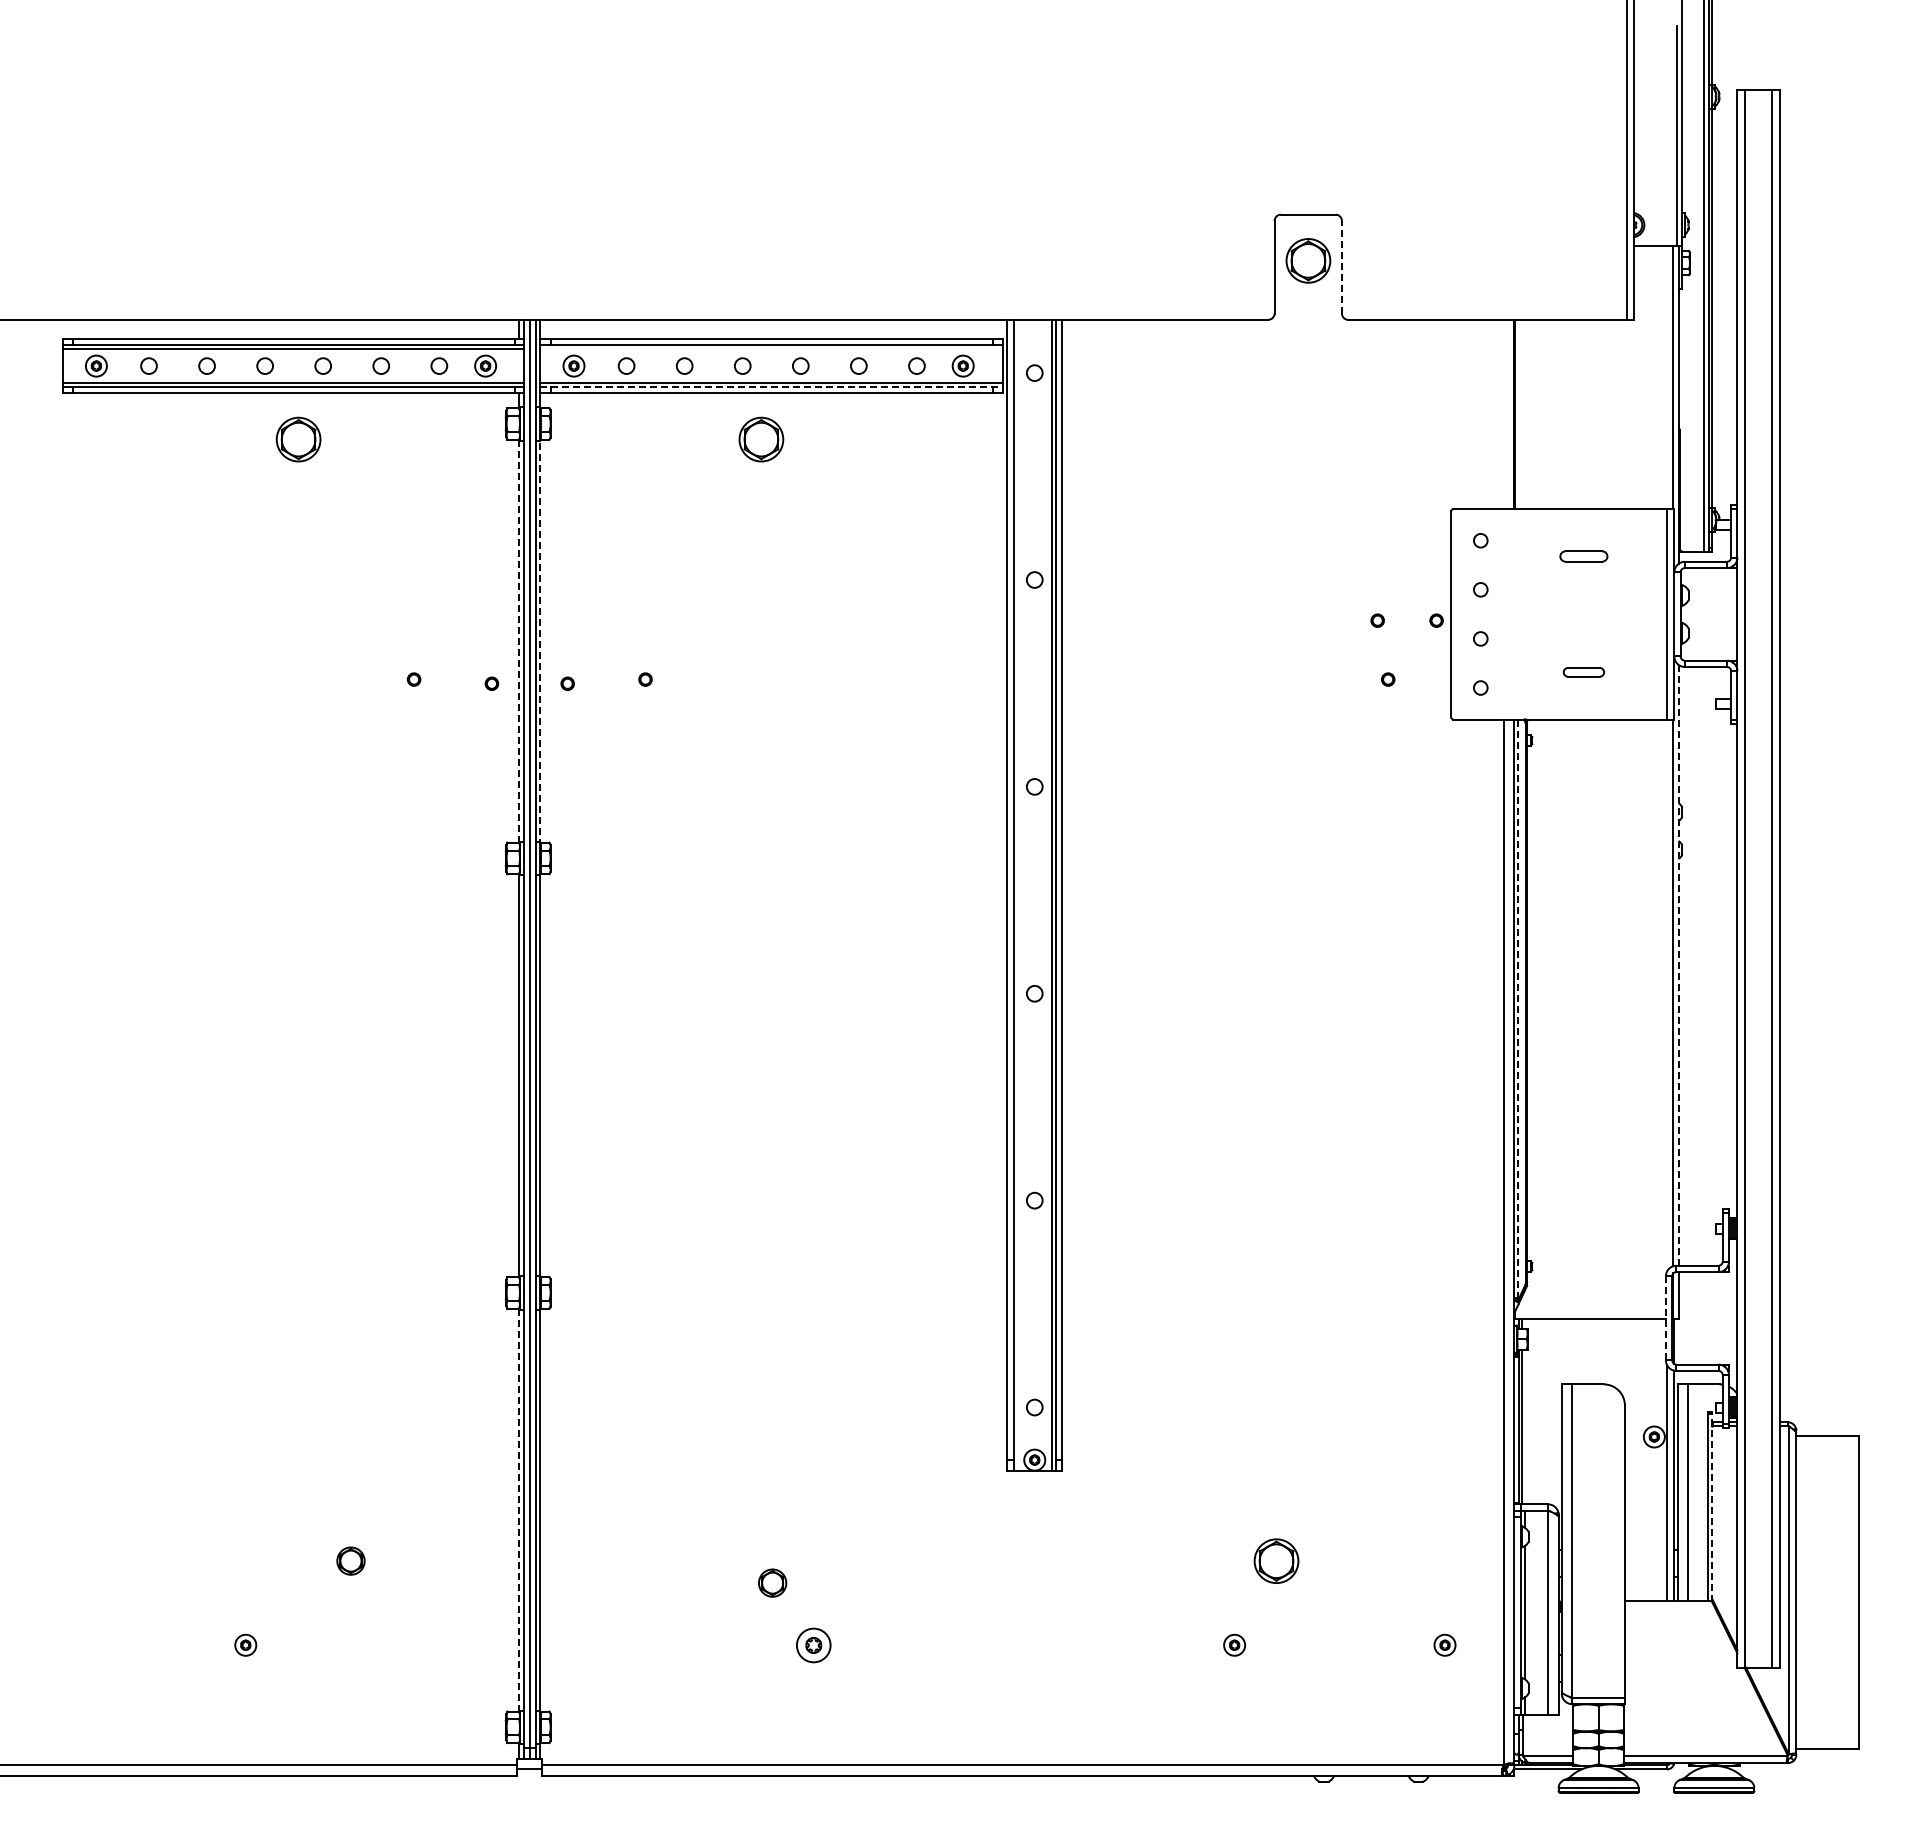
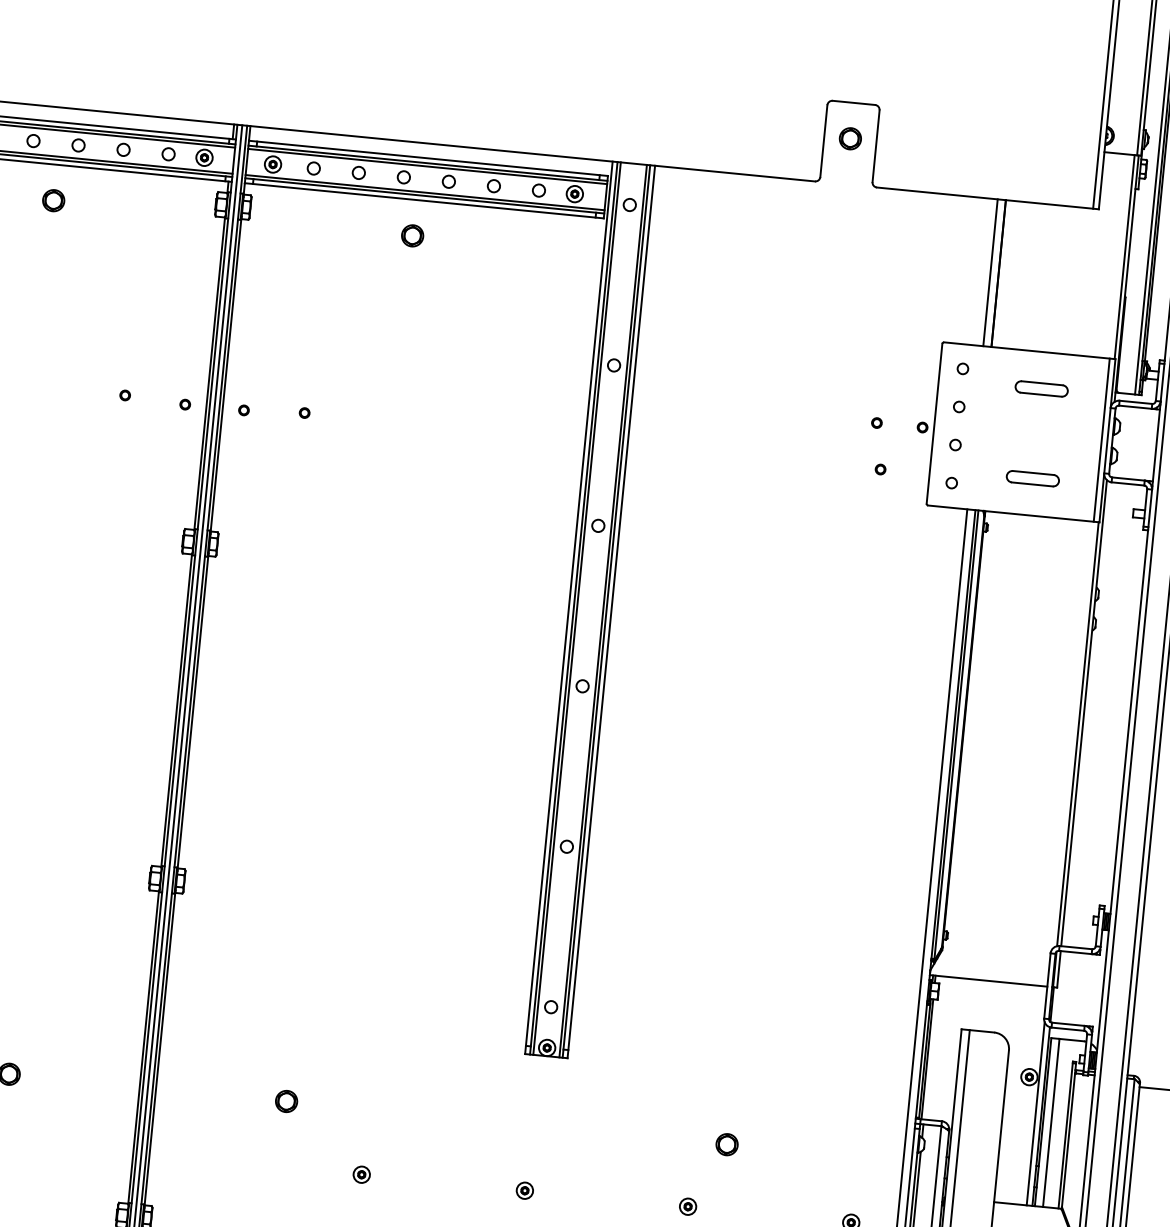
part: (1307, 260) -> (849, 138), size x0.62
line: (1341, 266) -> (875, 145), dashed -> solid
line: (771, 349) -> (427, 166), added
line: (772, 387) -> (425, 196), dashed -> solid
line: (1503, 414) -> (990, 272), added
part: (297, 439) -> (53, 200), size x0.62
part: (760, 439) -> (412, 235), size x0.62
part: (1583, 556) -> (1041, 388), size x1.43
line: (519, 641) -> (209, 373), dashed -> solid
line: (540, 641) -> (226, 375), dashed -> solid
part: (1583, 672) -> (1032, 478), size x1.67
line: (1017, 894) -> (576, 608), added
line: (1678, 964) -> (1084, 712), dashed -> solid
line: (1518, 1009) -> (956, 735), dashed -> solid
line: (1665, 1318) -> (1047, 986), dashed -> solid
line: (1712, 1506) -> (1069, 1135), dashed -> solid
line: (519, 1510) -> (143, 1047), dashed -> solid
part: (1276, 1560) -> (727, 1144), size x0.62
part: (772, 1582) -> (286, 1100), moved
part: (813, 1644) -> (361, 1174), size x0.62
part: (1023, 1644) -> (524, 1190), added

